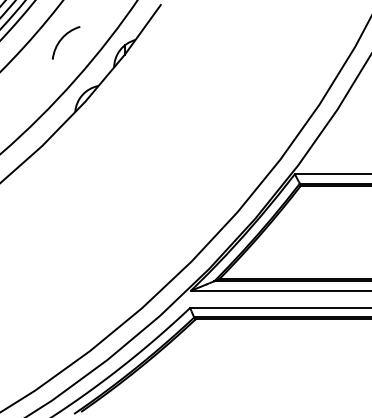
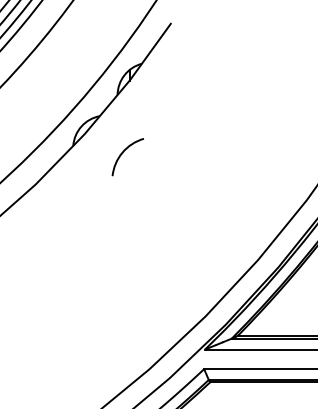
arc: (63, 38) -> (124, 152), moved

